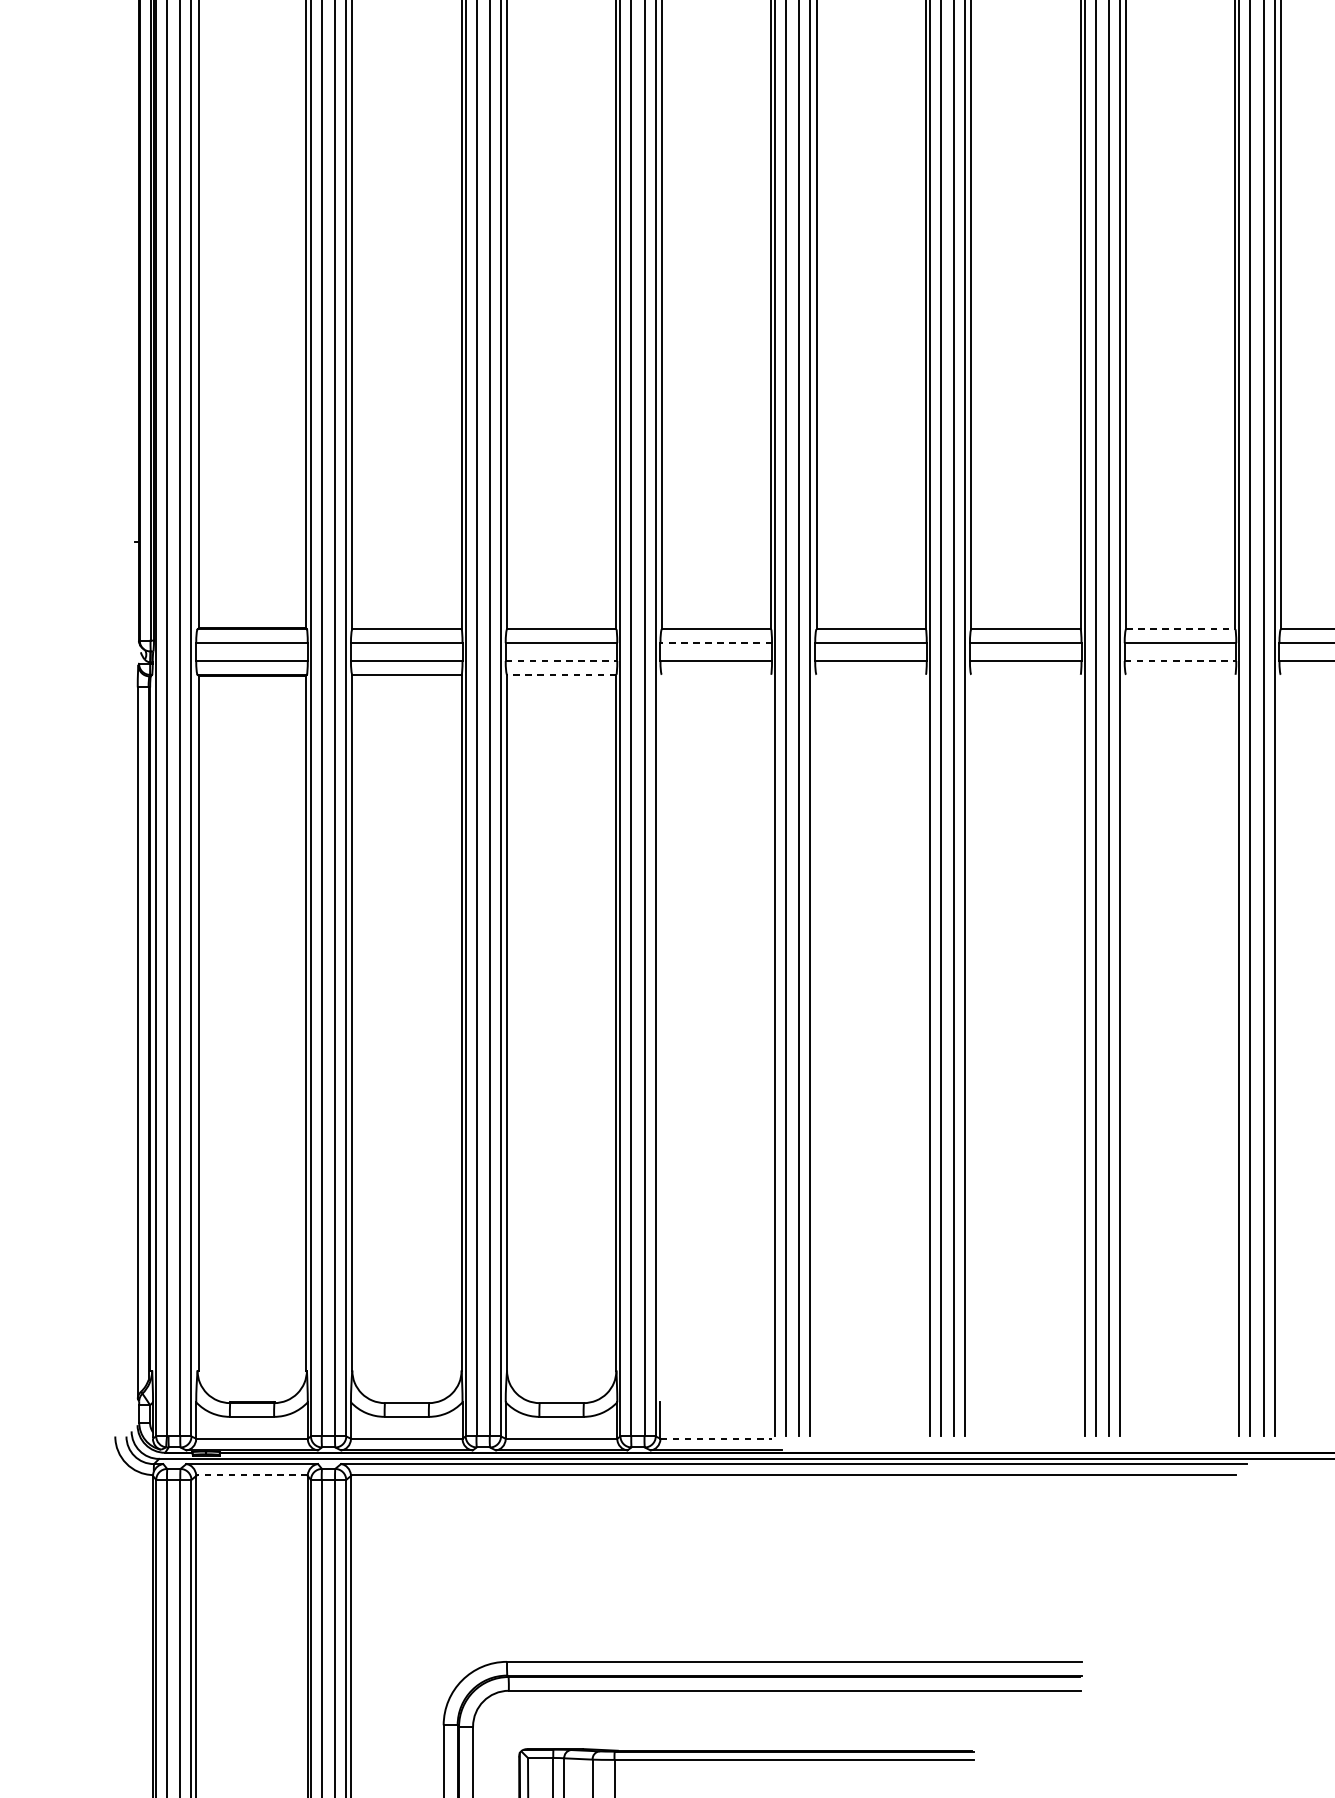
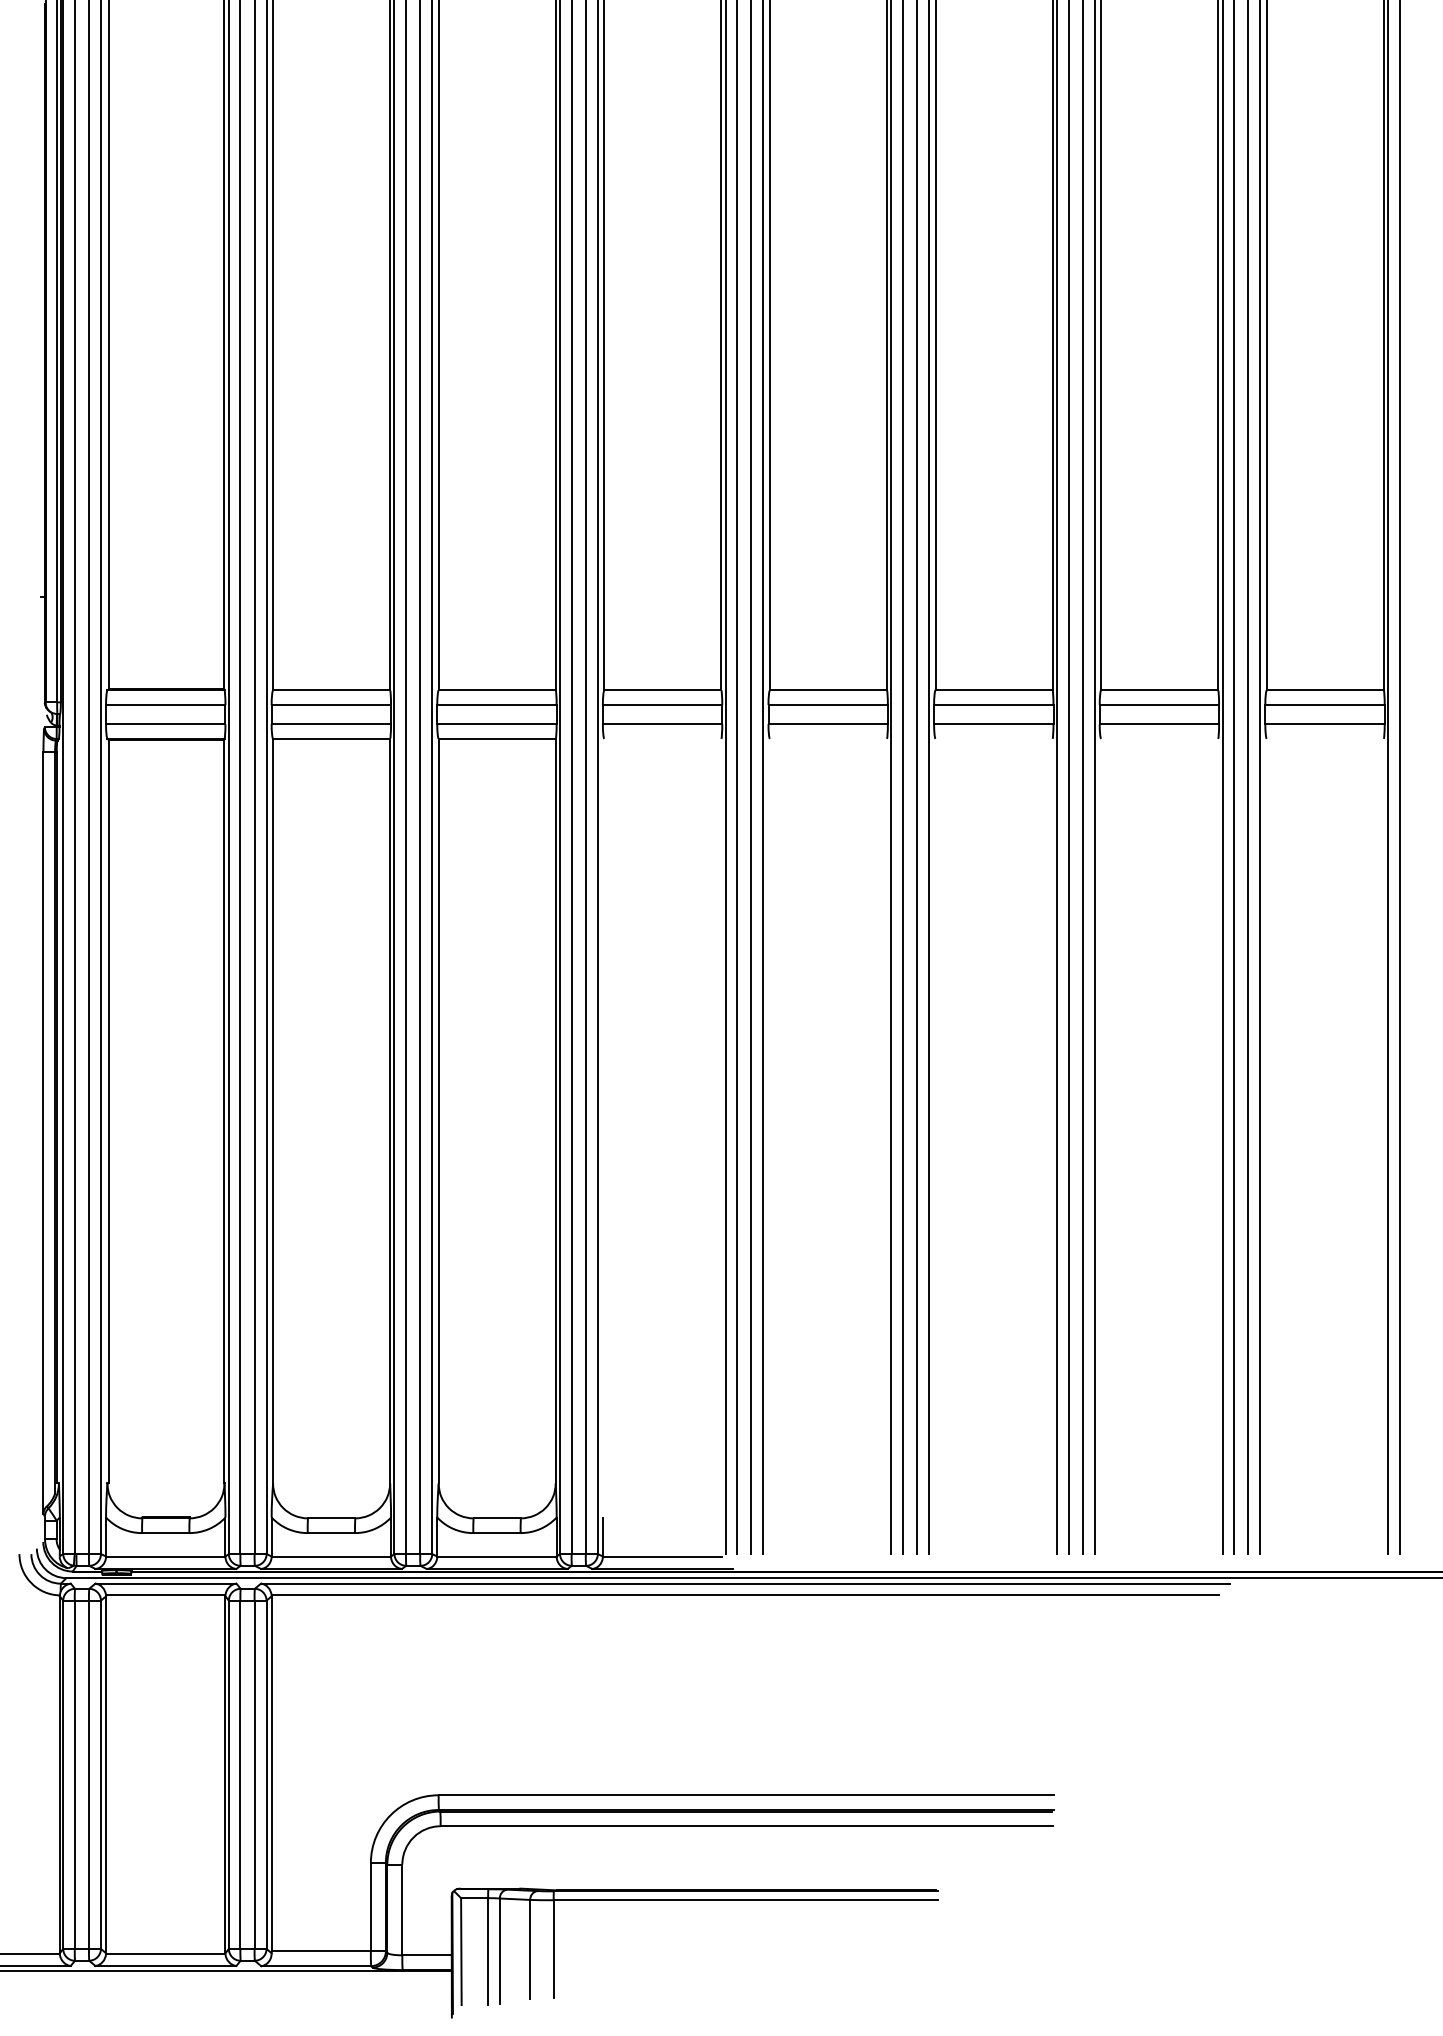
line: (1180, 629) -> (1159, 690), dashed -> solid
line: (716, 643) -> (662, 705), dashed -> solid
line: (561, 661) -> (496, 724), dashed -> solid
line: (1180, 661) -> (1159, 724), dashed -> solid
line: (561, 674) -> (497, 738), dashed -> solid
line: (716, 1439) -> (662, 1557), dashed -> solid
line: (251, 1475) -> (165, 1595), dashed -> solid

